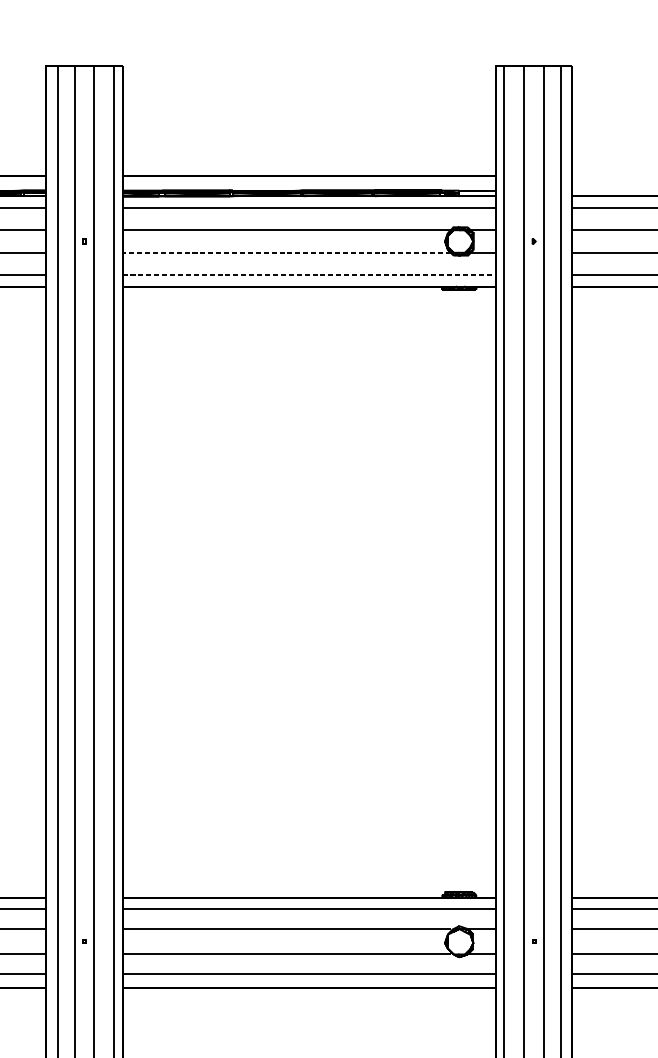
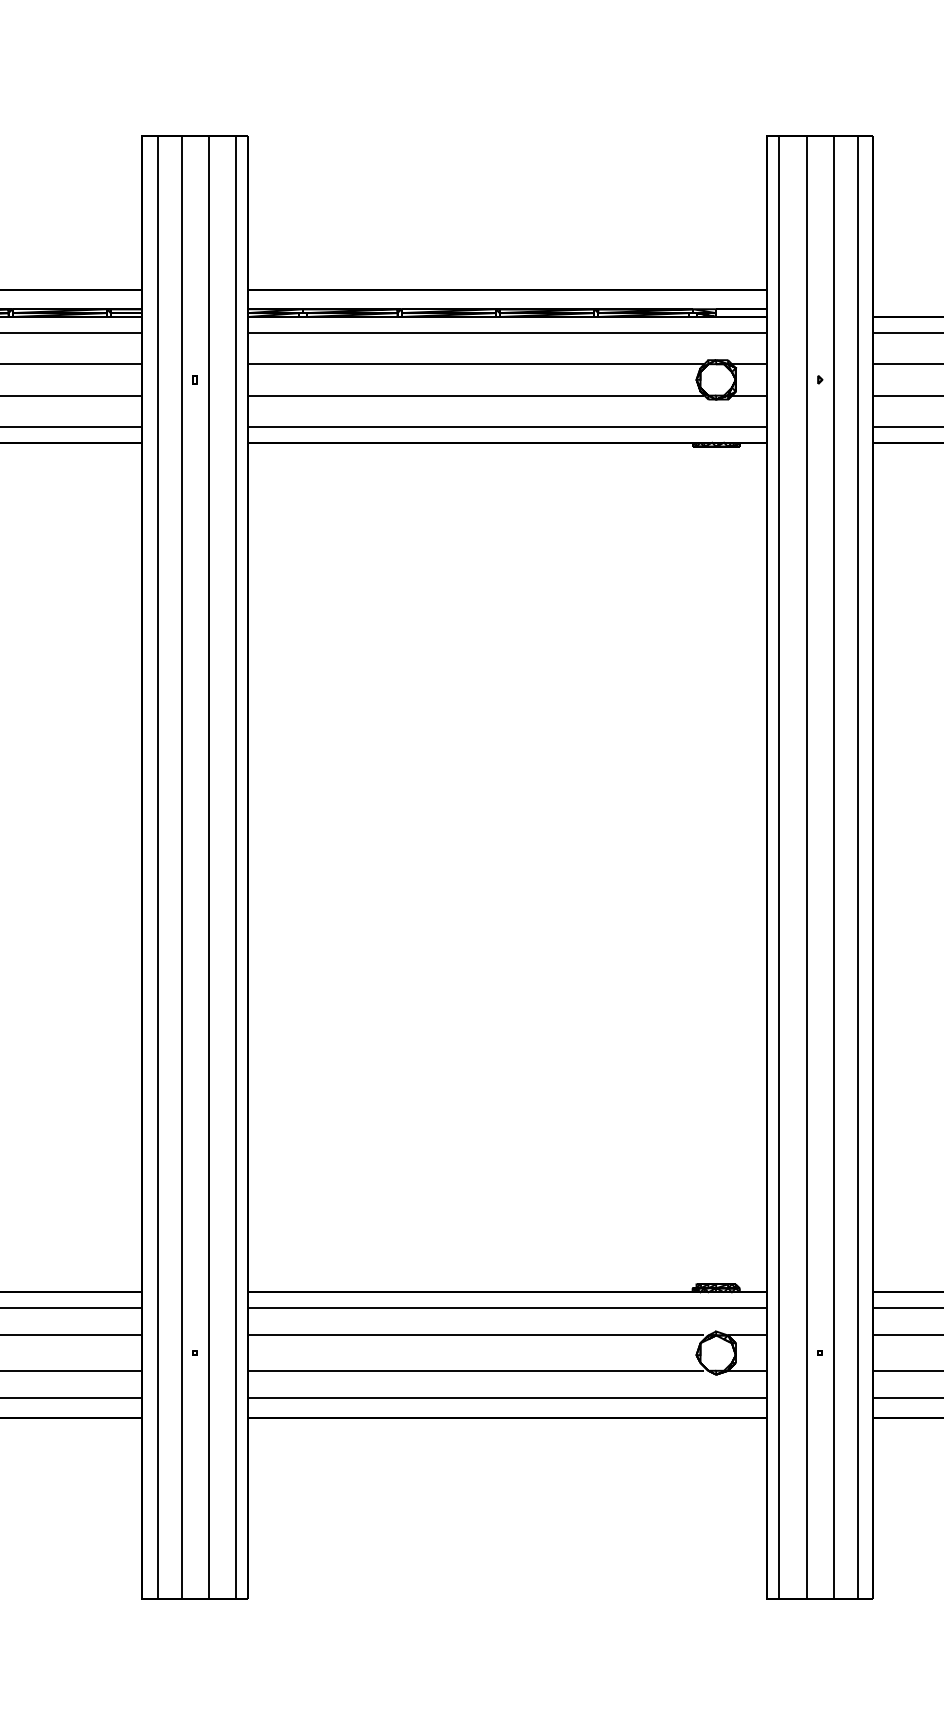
line: (286, 252) -> (475, 395), dashed -> solid
line: (309, 275) -> (507, 427), dashed -> solid

